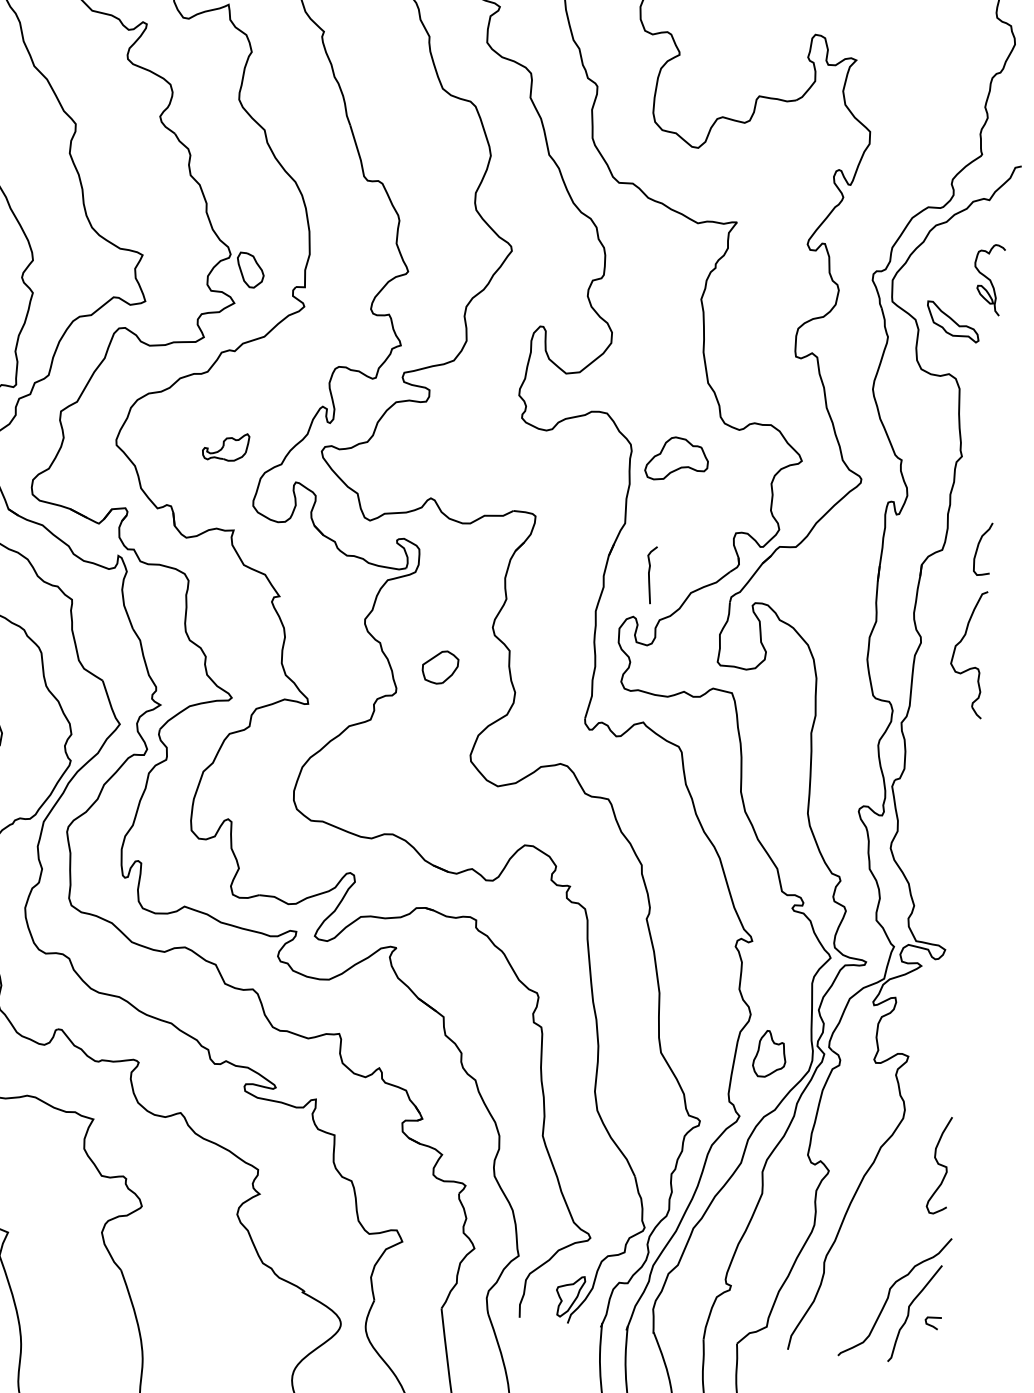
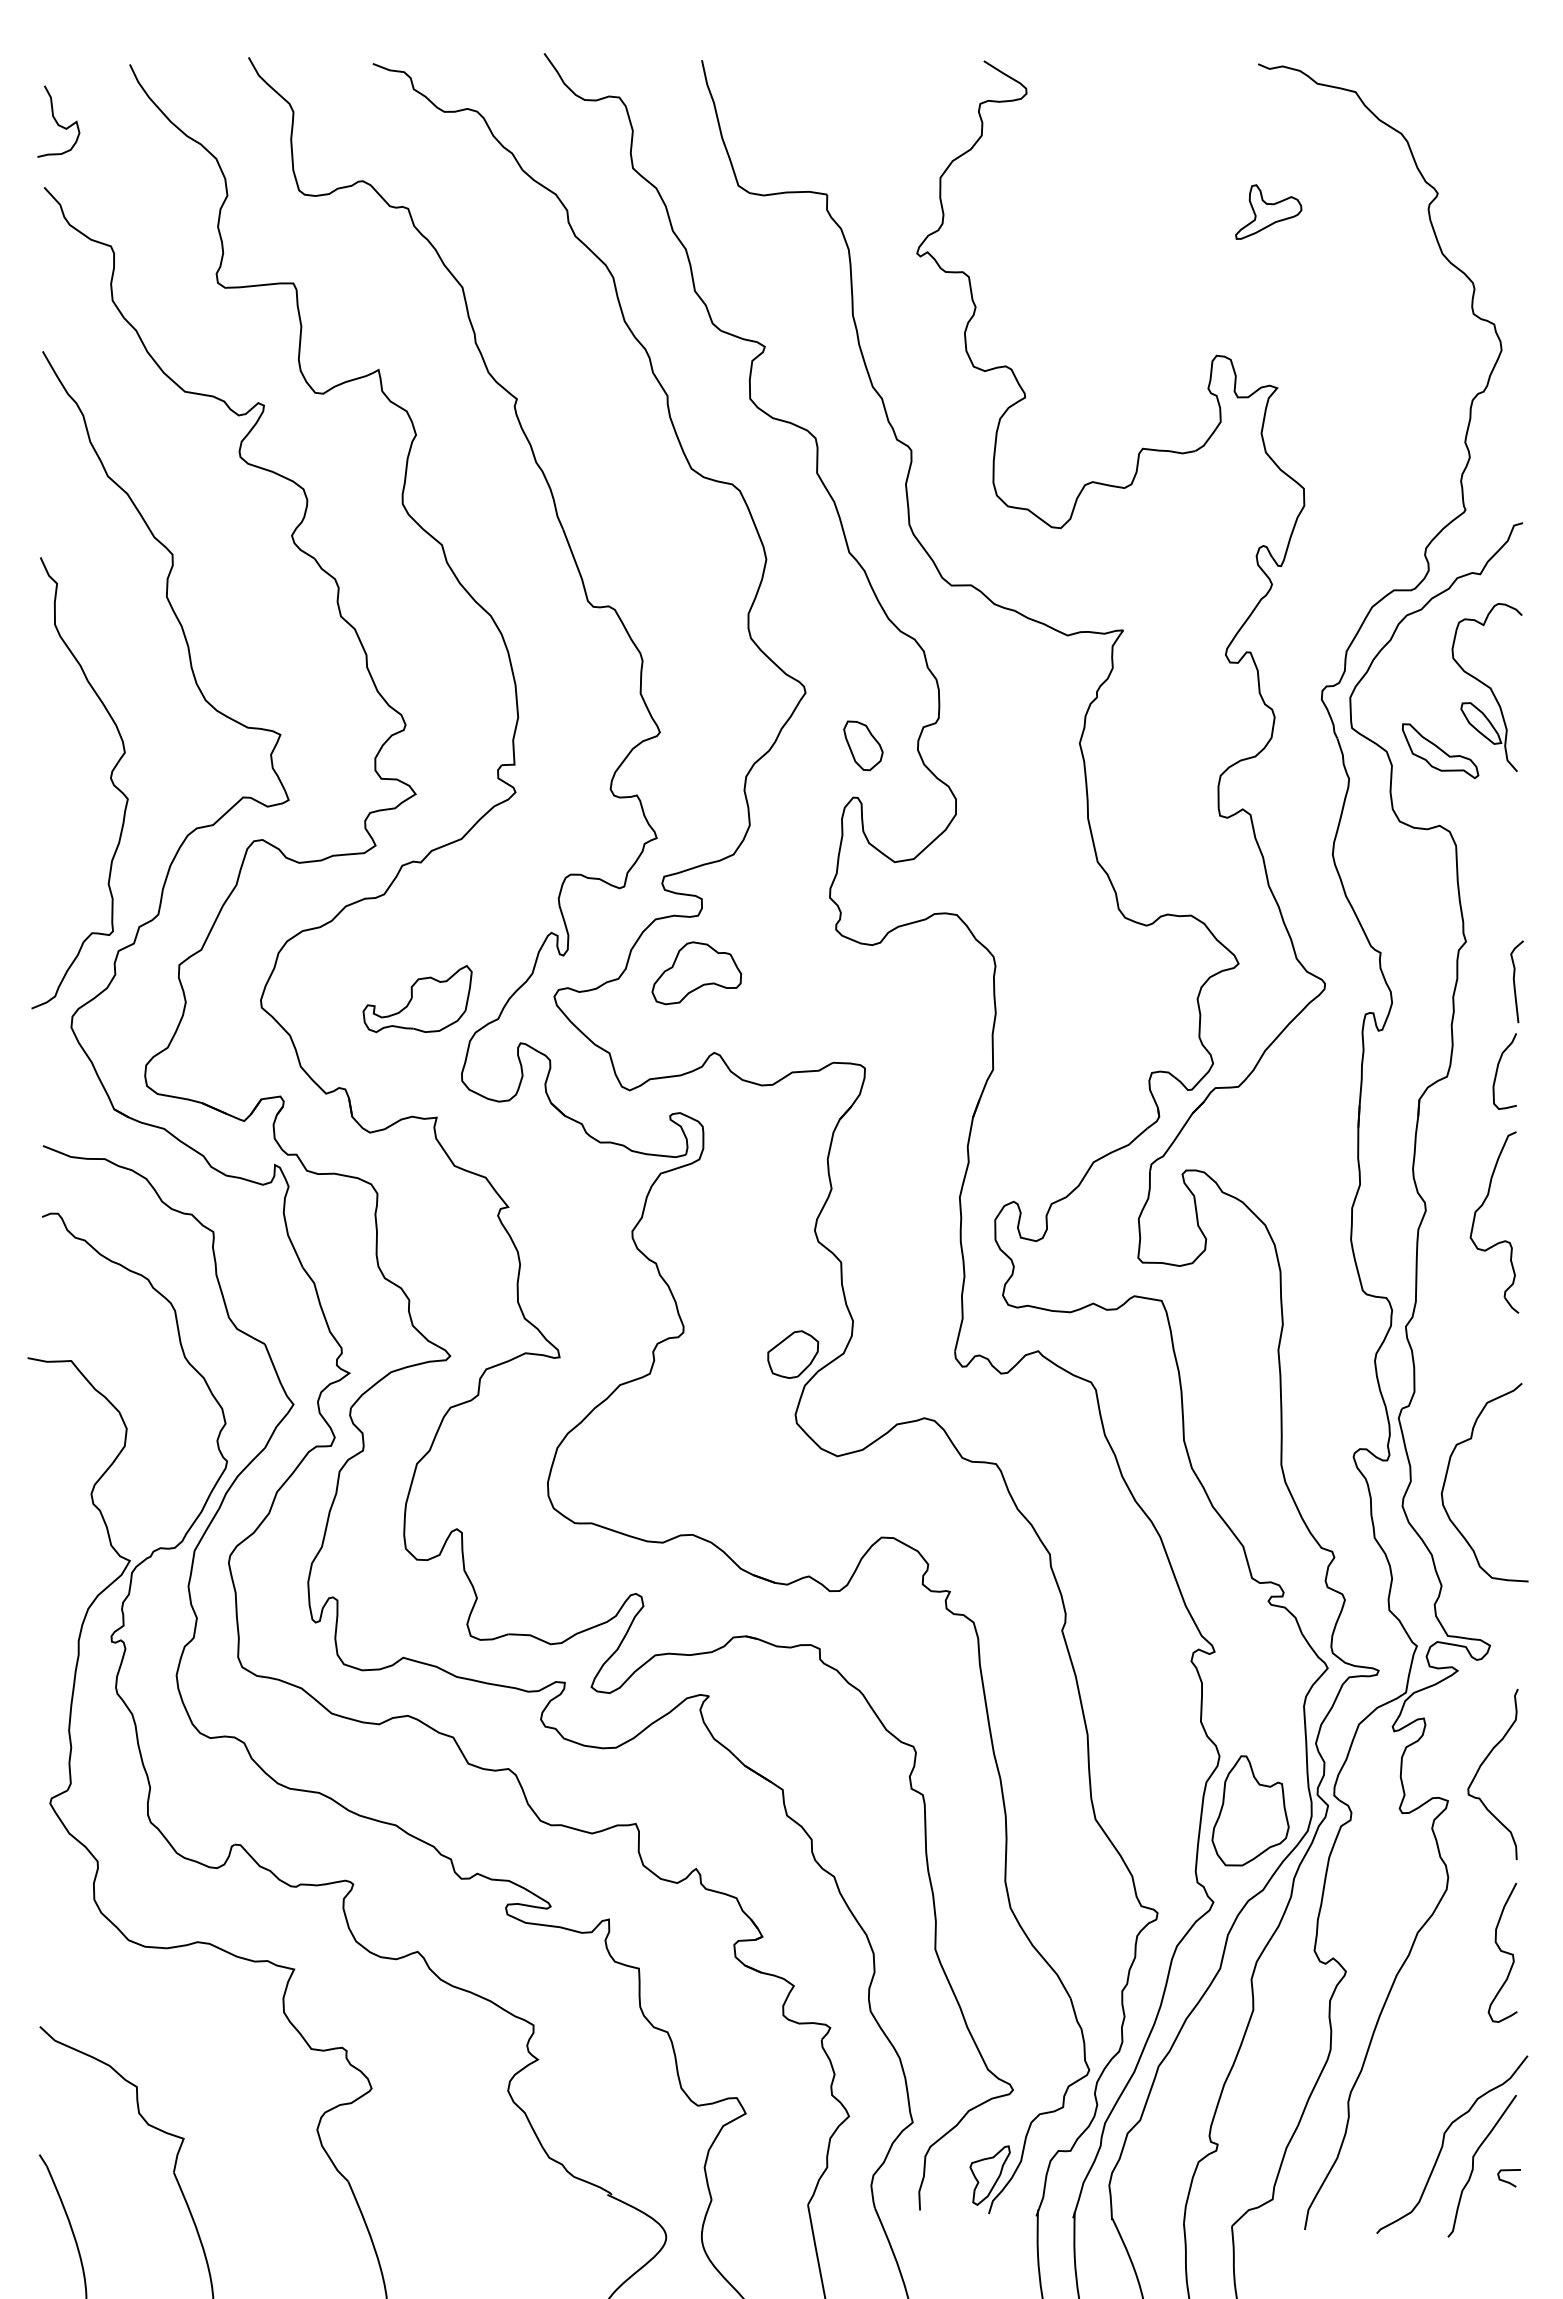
part: (250, 270) -> (863, 745), moved
part: (988, 279) -> (1486, 687), size x1.67
part: (225, 446) -> (417, 999), size x1.67
part: (676, 459) -> (696, 973), moved
curve: (649, 574) -> (1514, 981), moved
part: (440, 667) -> (793, 1354), moved
curve: (923, 828) -> (1447, 1475), added
curve: (932, 1035) -> (1480, 1768), added
part: (769, 1053) -> (1250, 1810), size x1.67

